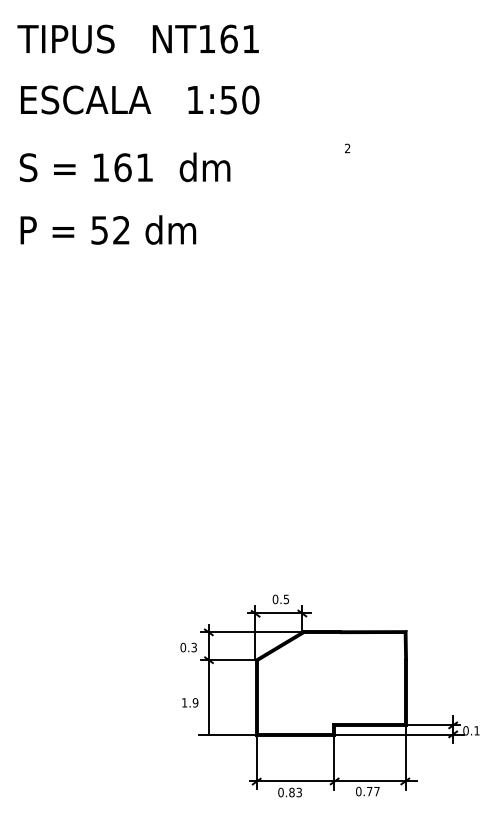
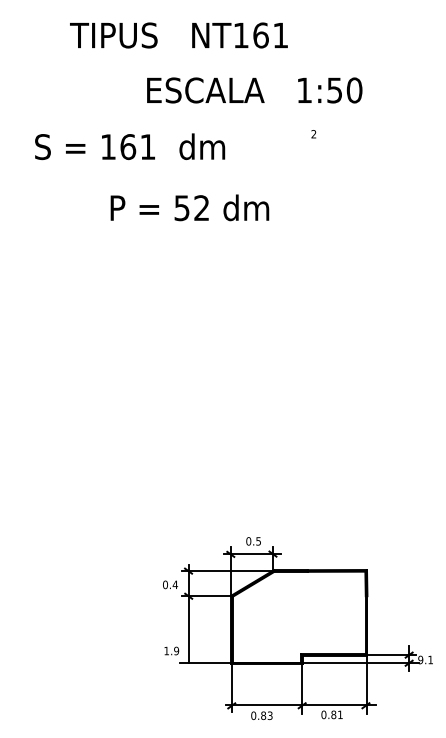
text: (137, 38) -> (178, 34), moved
text: (140, 99) -> (255, 90), moved
text: (124, 167) -> (129, 146), moved
text: (108, 229) -> (190, 207), moved
text: (194, 647) -> (175, 584), 0.3 -> 0.4
text: (190, 702) -> (171, 650), moved
text: (465, 730) -> (420, 659), 0.1 -> 9.1
text: (373, 791) -> (337, 714), 0.77 -> 0.81

